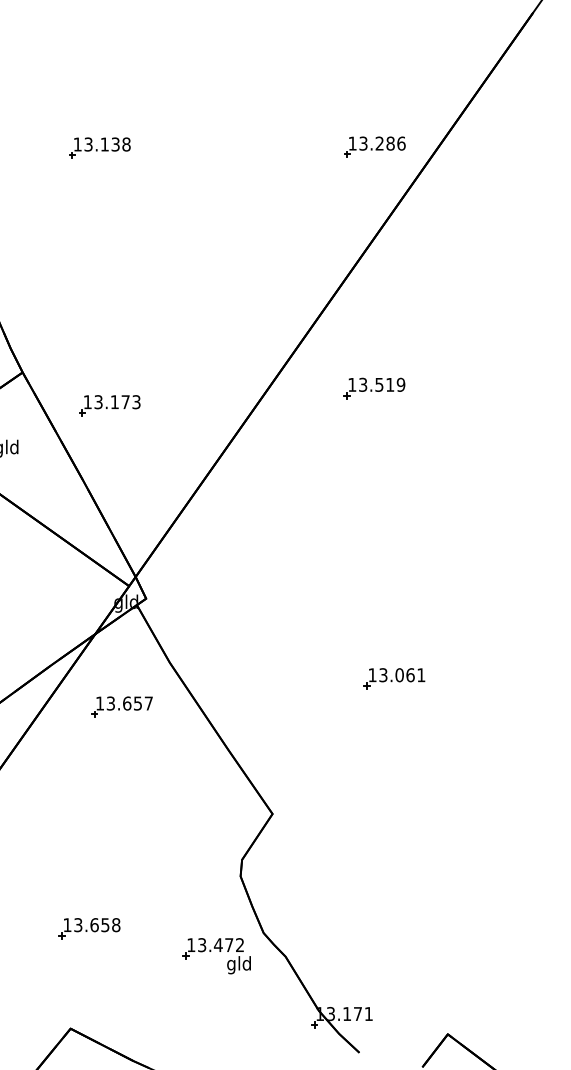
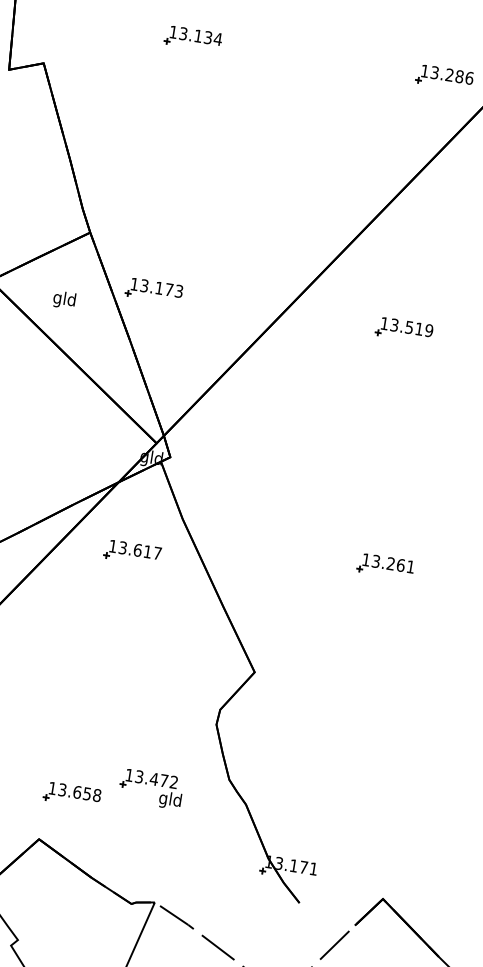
text: (126, 144) -> (218, 39), 13.138 -> 13.134
part: (374, 388) -> (404, 330), moved
part: (109, 405) -> (153, 290), moved
text: (399, 675) -> (390, 564), 13.061 -> 13.261
text: (137, 703) -> (147, 551), 13.657 -> 13.617
part: (89, 928) -> (72, 794), moved
part: (216, 956) -> (150, 789), moved

